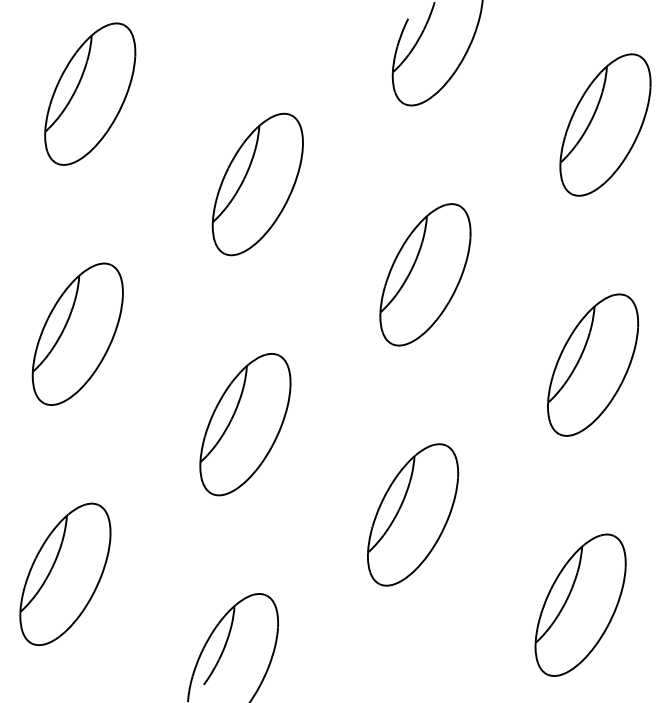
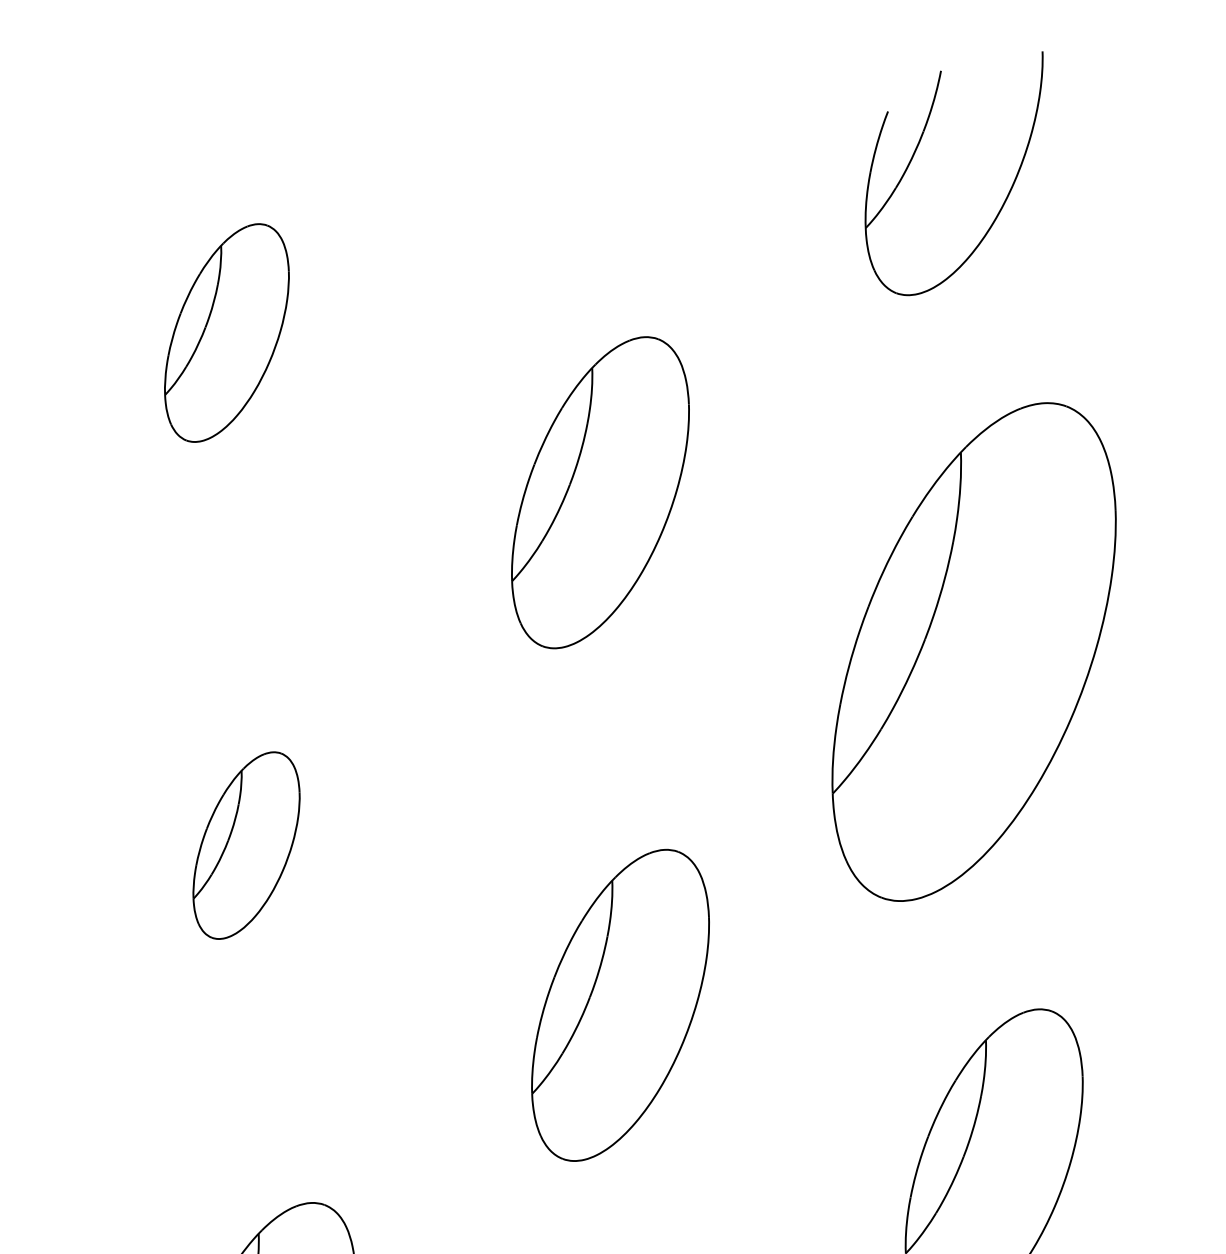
part: (90, 93) -> (227, 331), size x0.7
part: (425, 274) -> (974, 651), size x1.6
part: (77, 333) -> (245, 844), size x0.6

